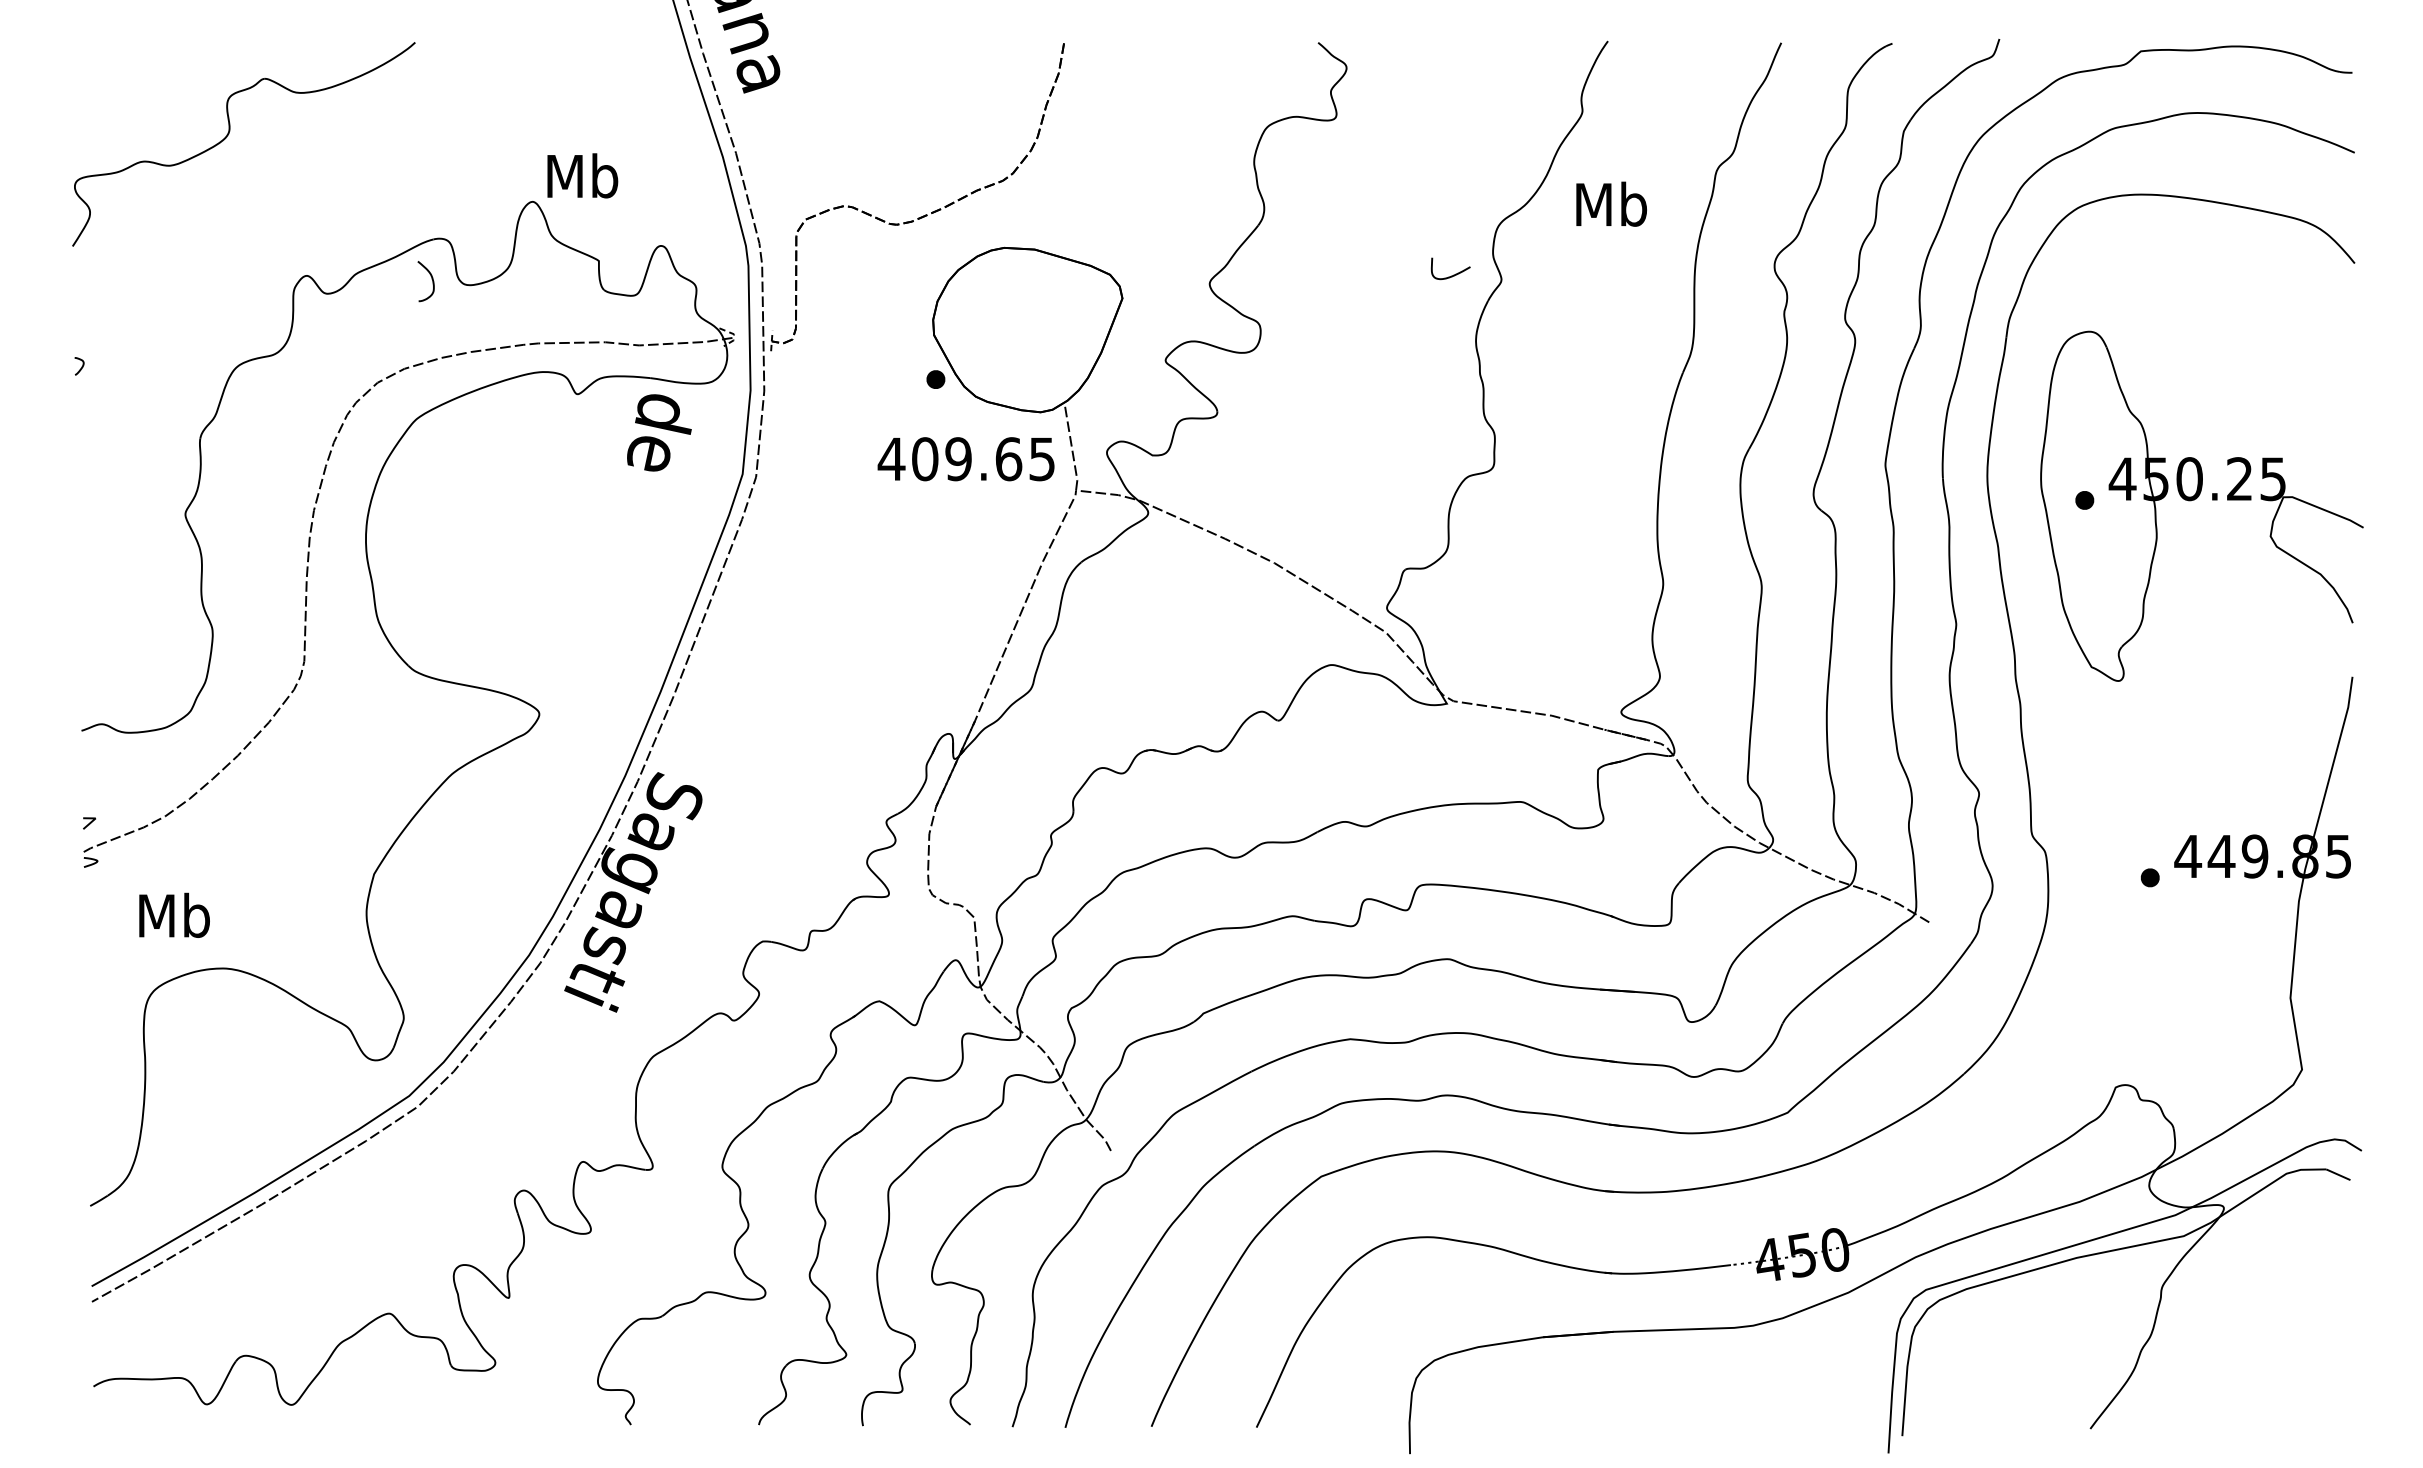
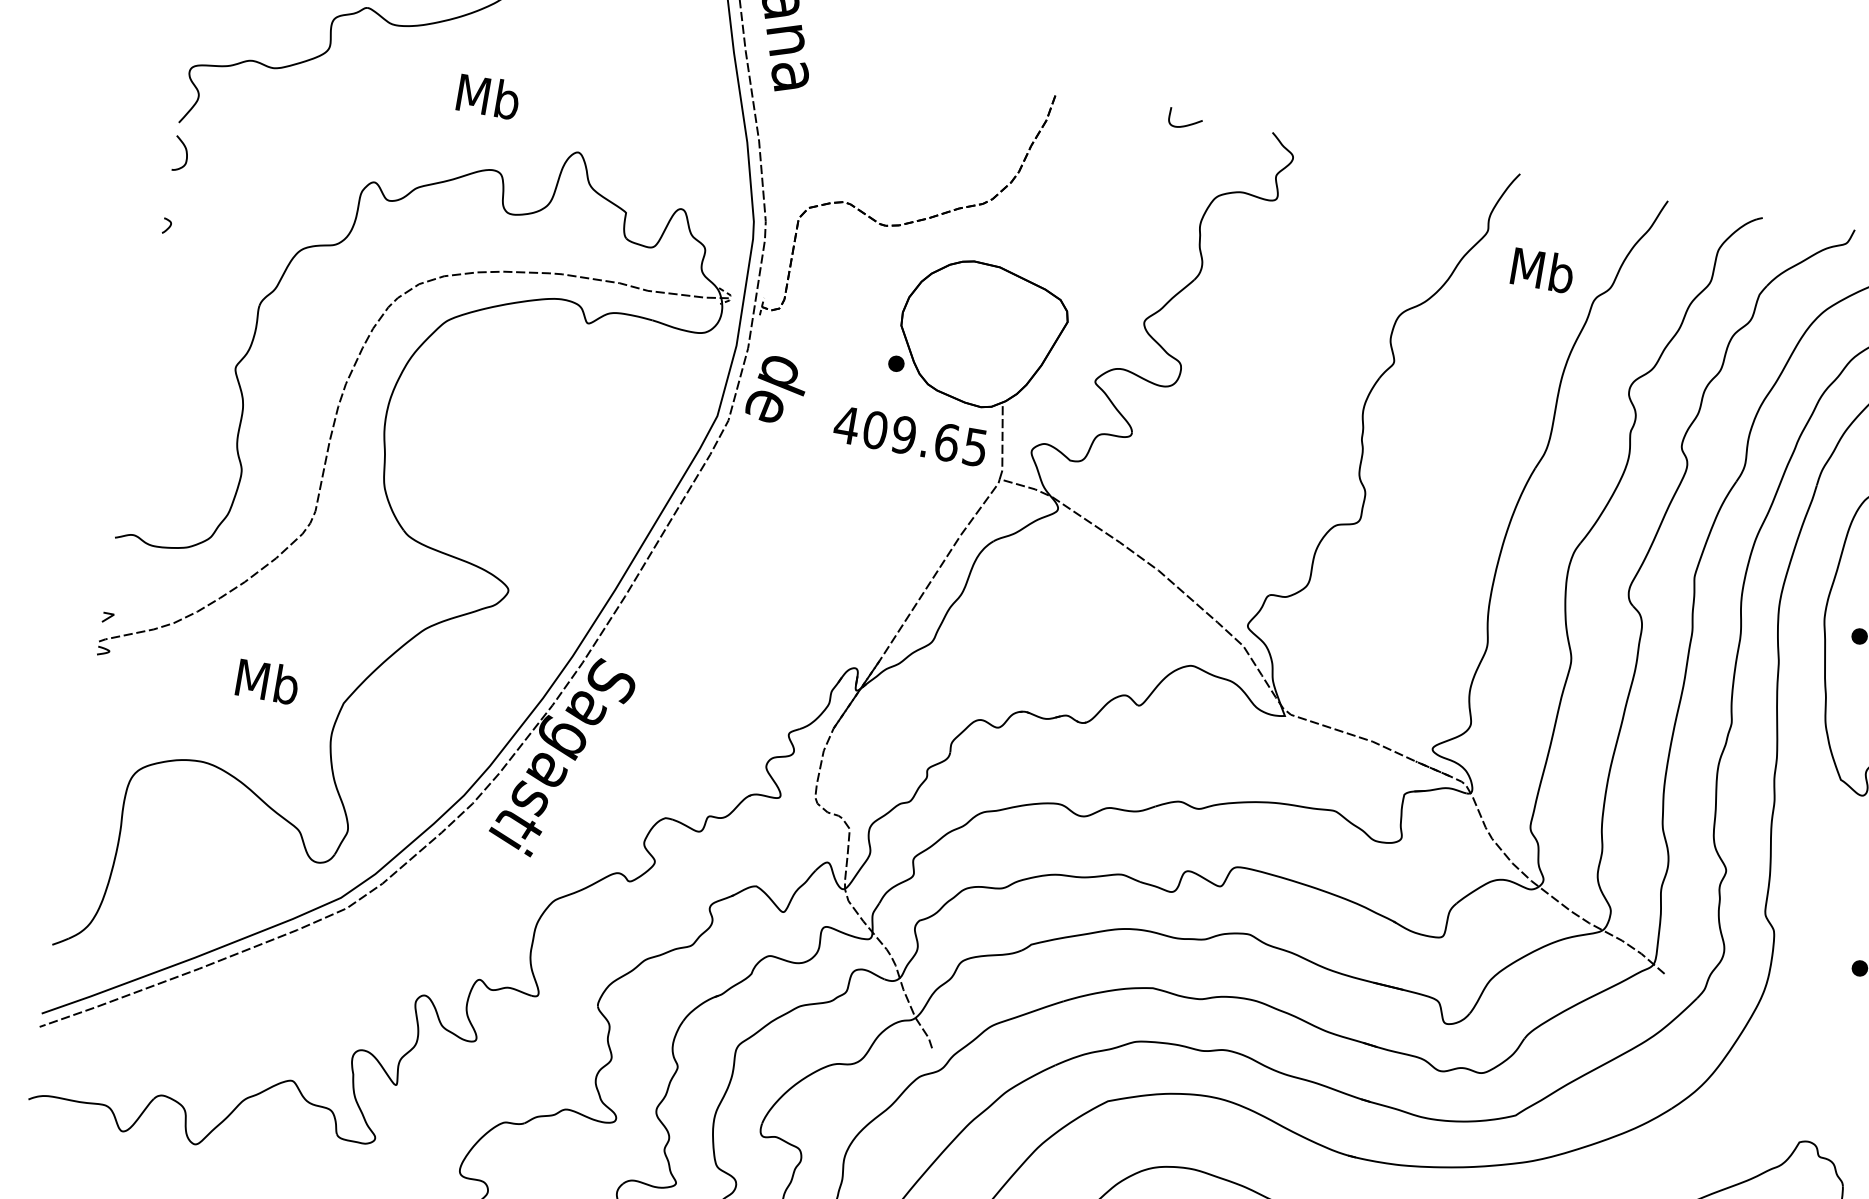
text: (582, 175) -> (488, 96), moved
text: (1611, 203) -> (1542, 269), moved
curve: (1453, 274) -> (1187, 124), moved
curve: (431, 279) -> (185, 153), moved
text: (659, 432) -> (777, 389), moved
text: (174, 914) -> (267, 680), moved

